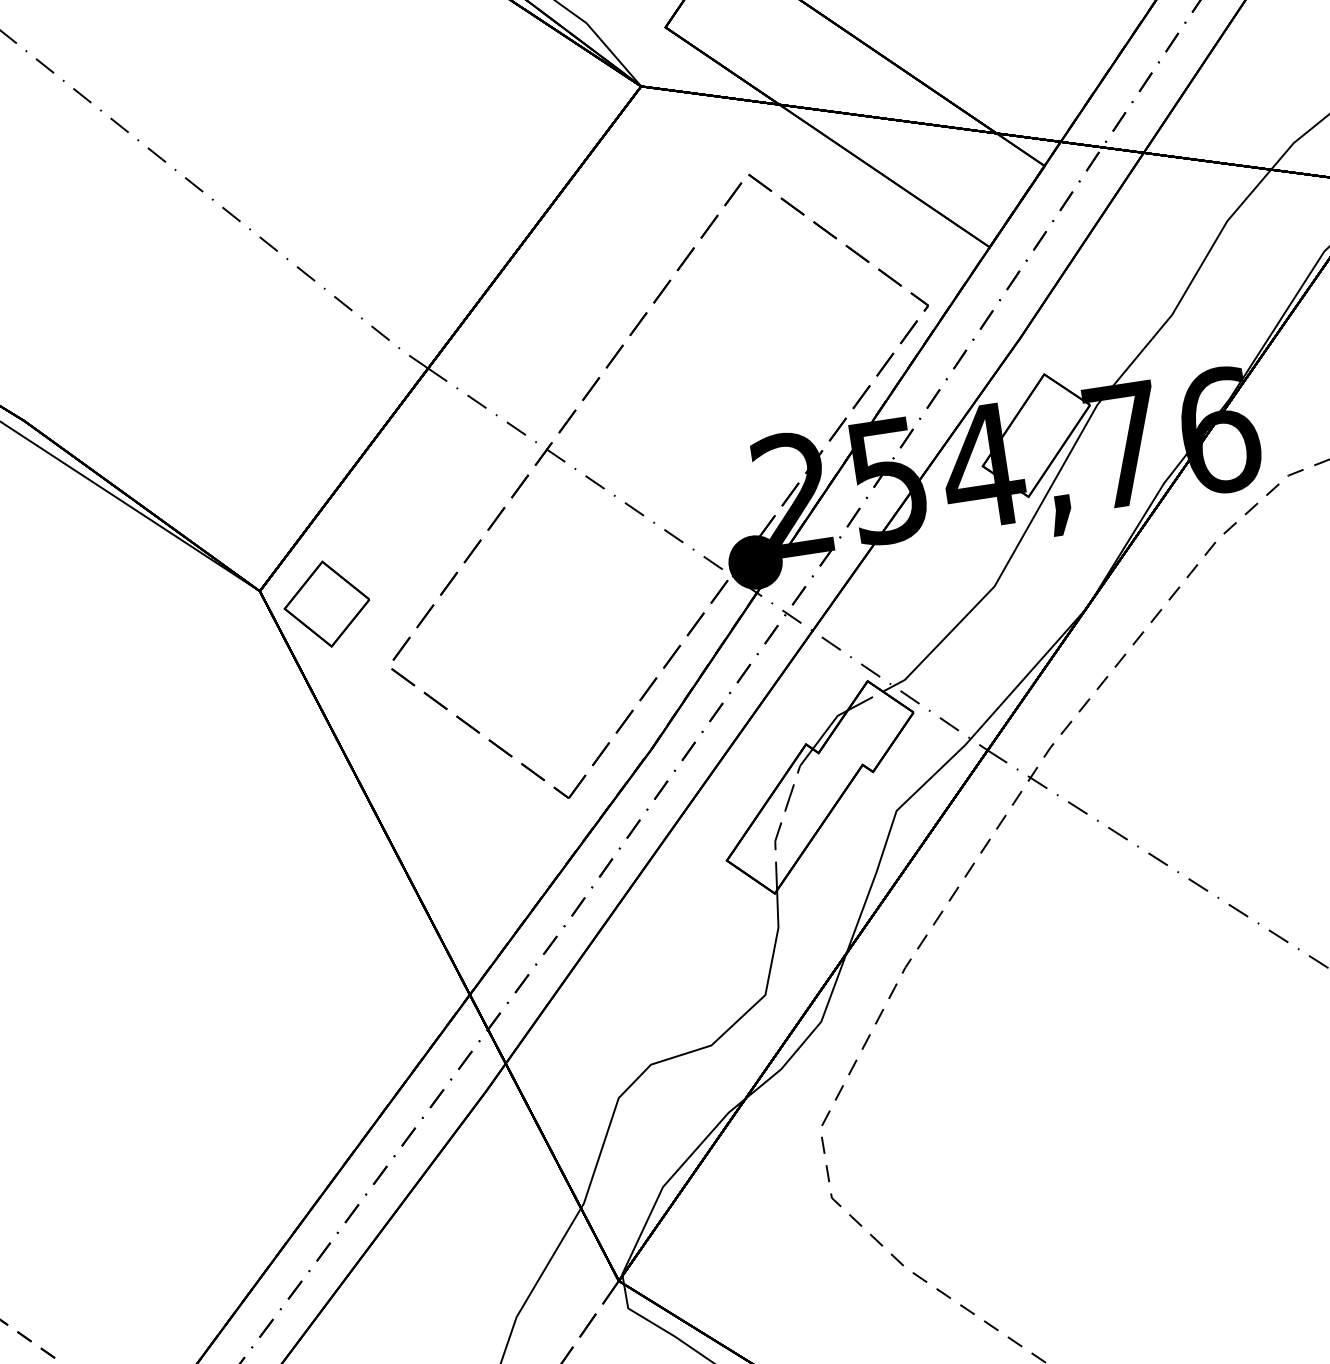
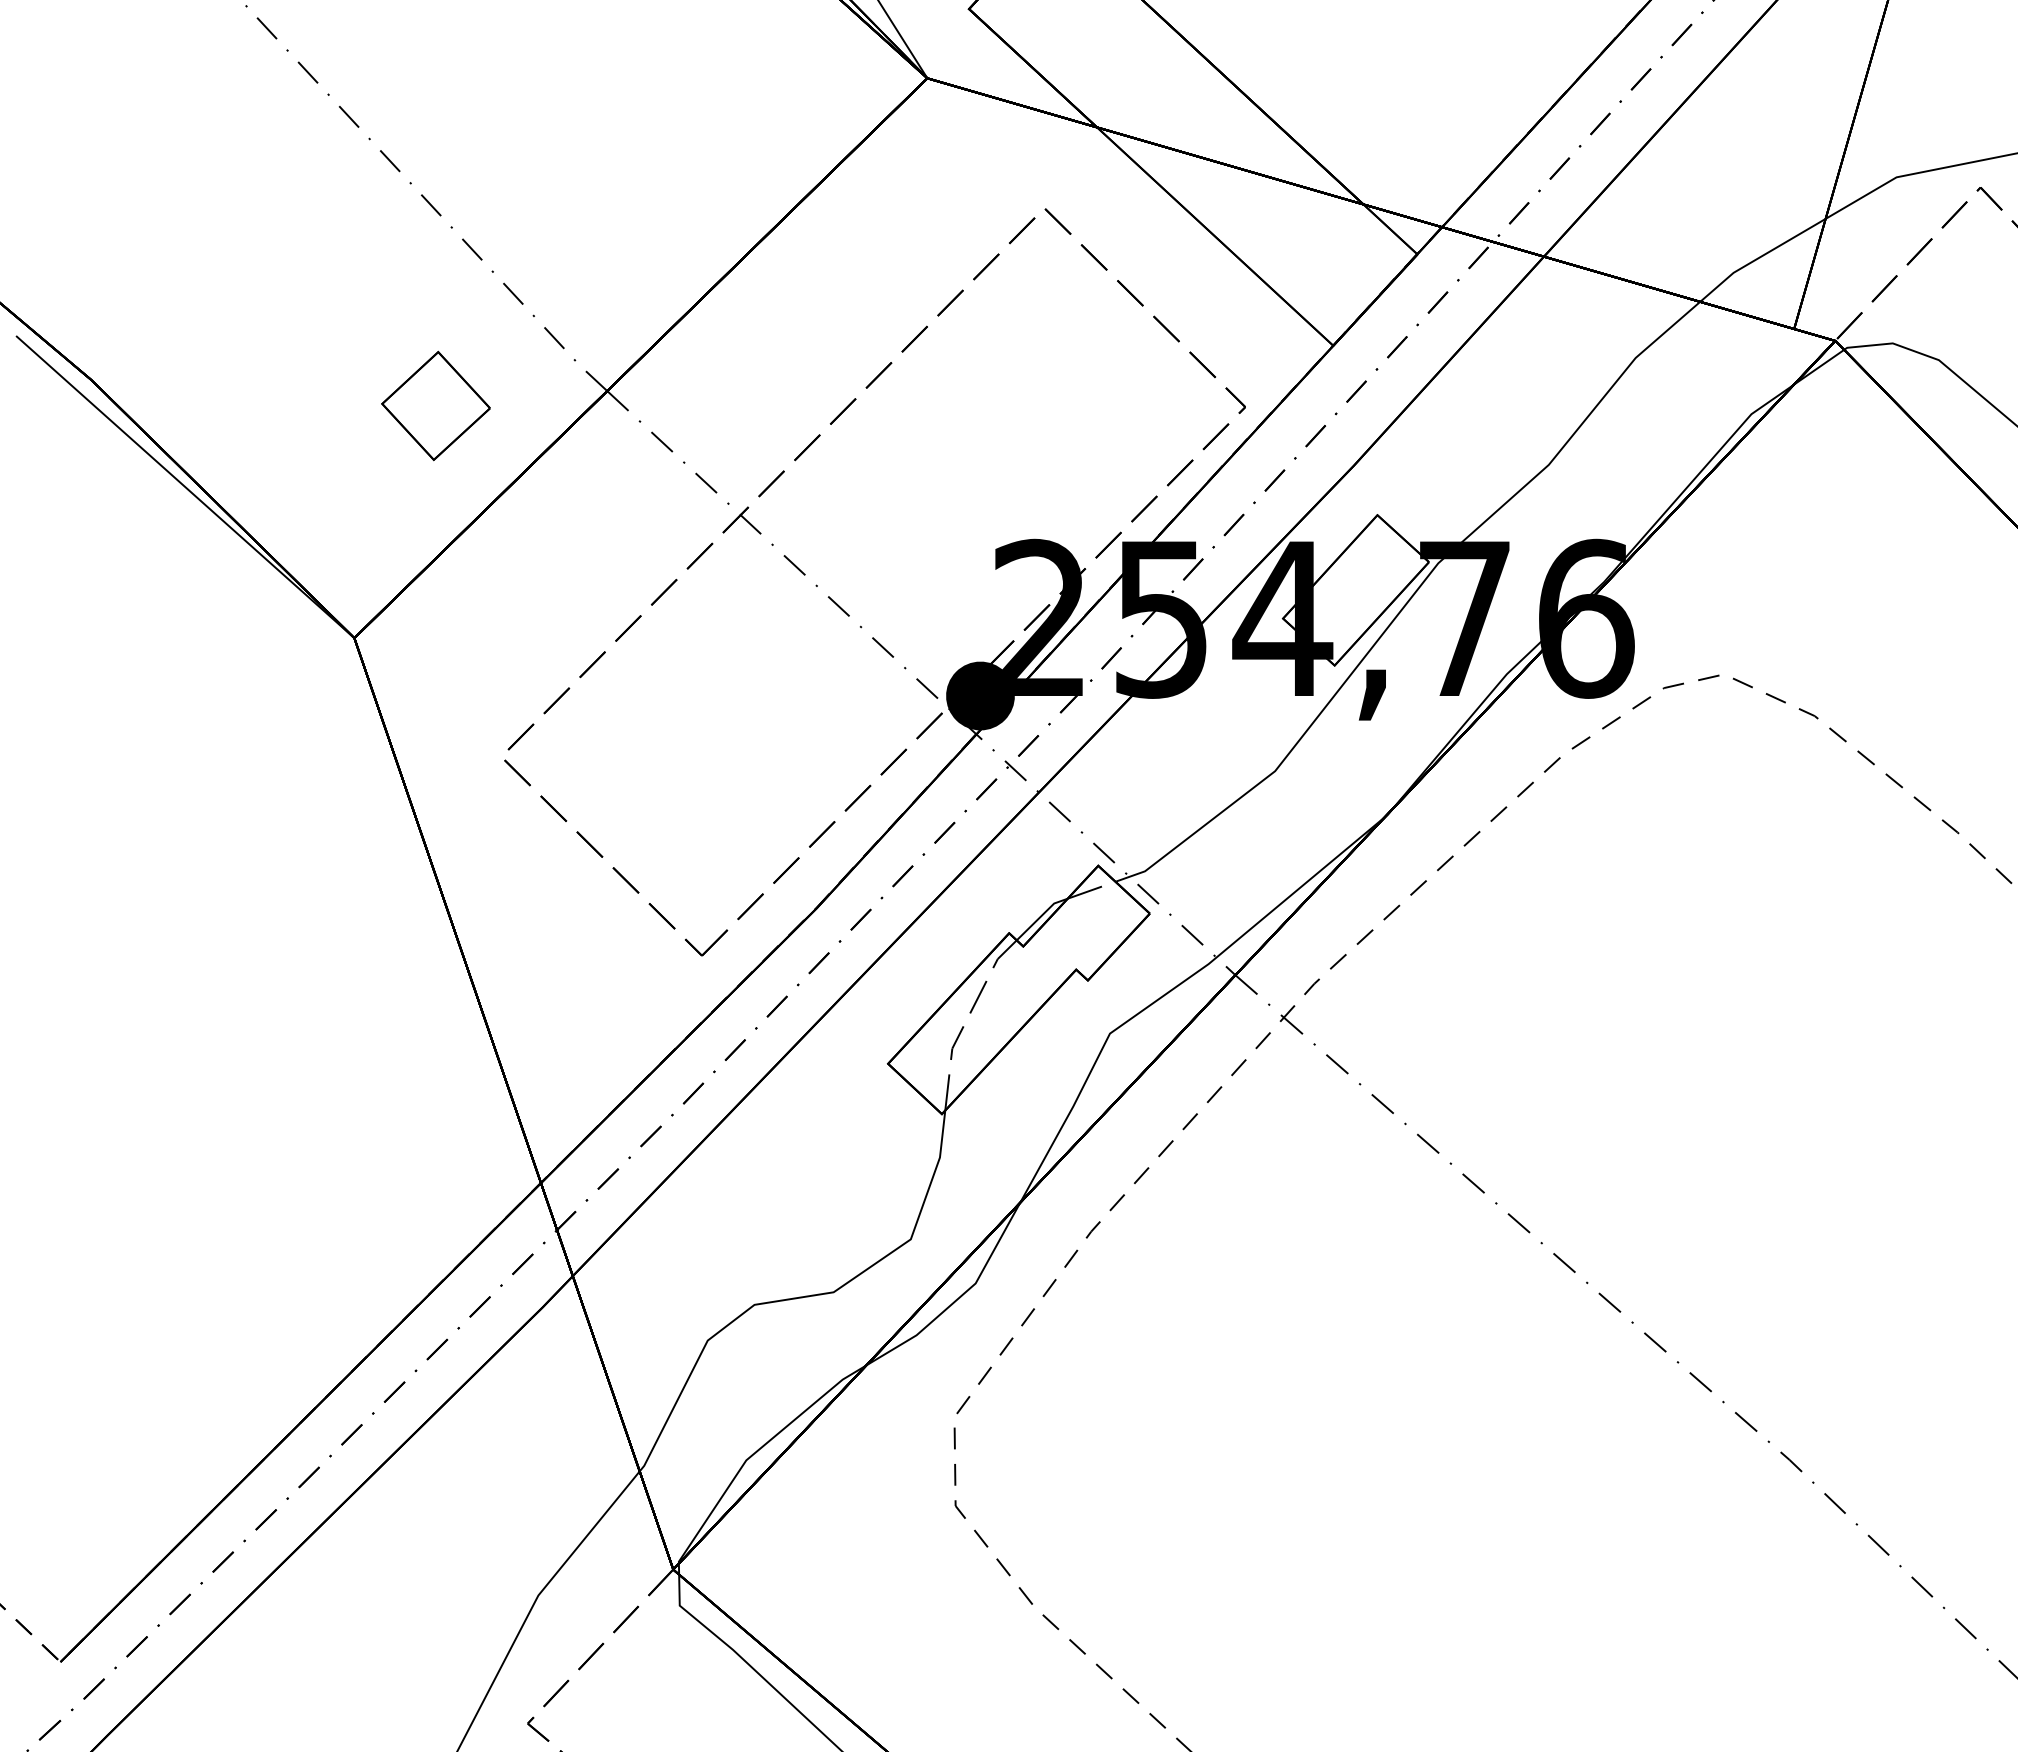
part: (326, 603) -> (435, 405), moved

